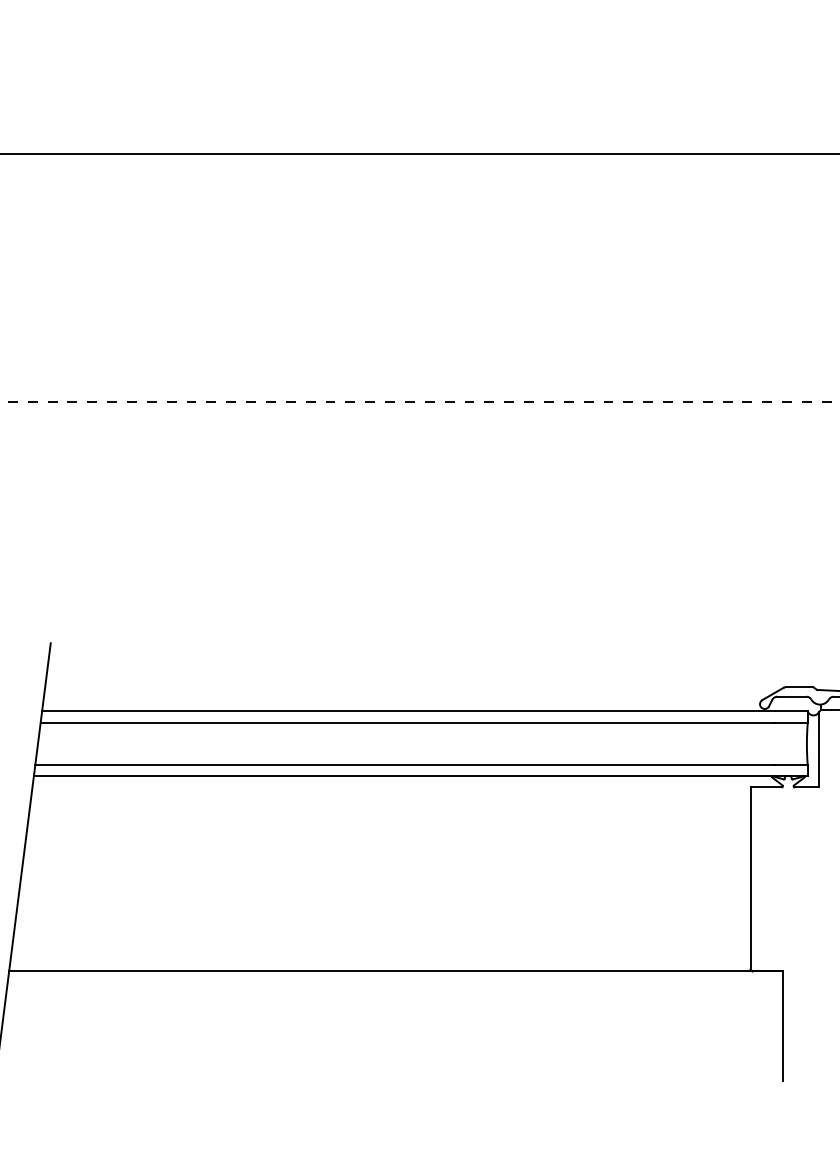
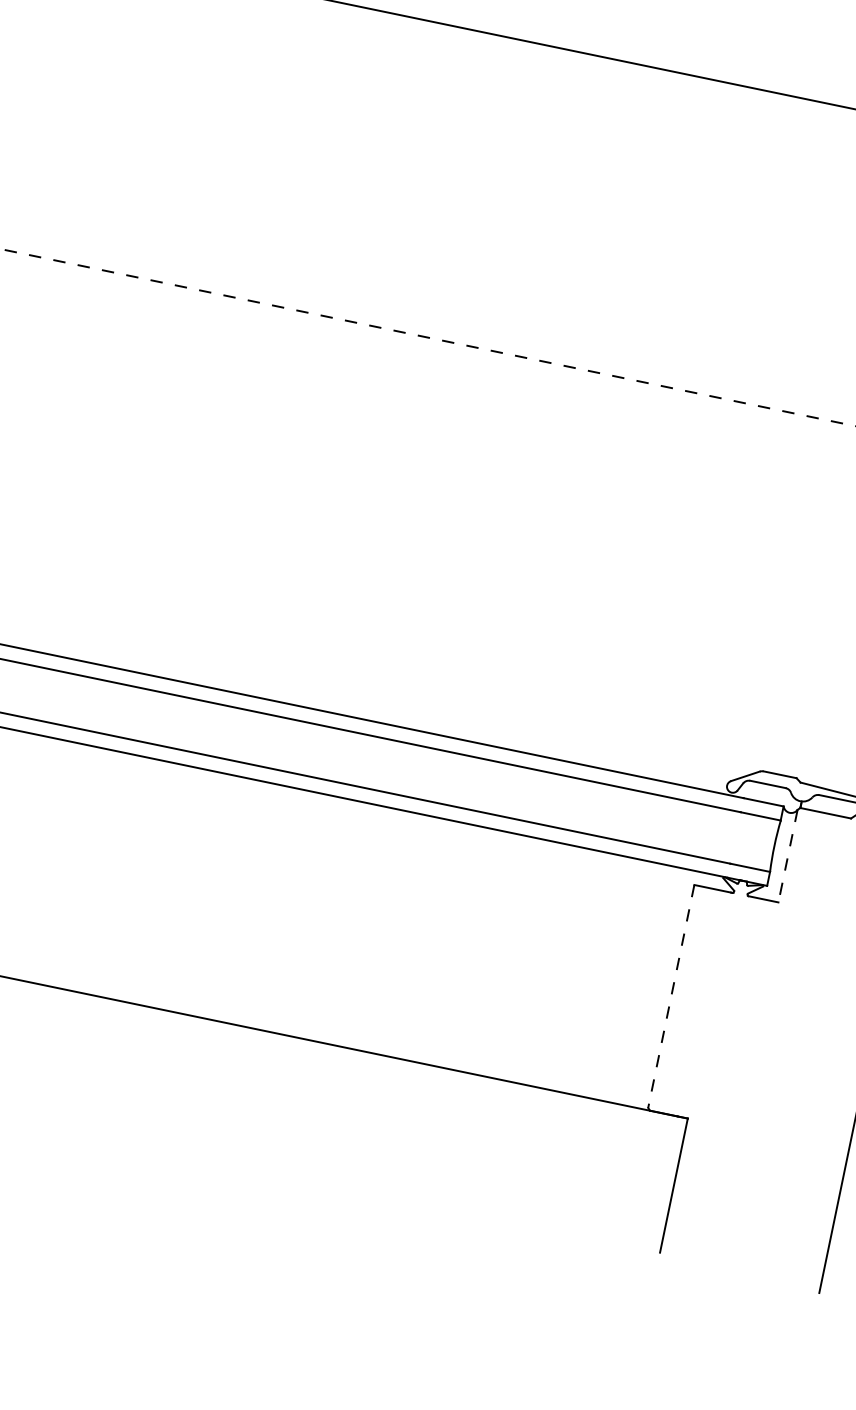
line: (819, 749) -> (788, 856), solid -> dashed
line: (750, 879) -> (671, 997), solid -> dashed

